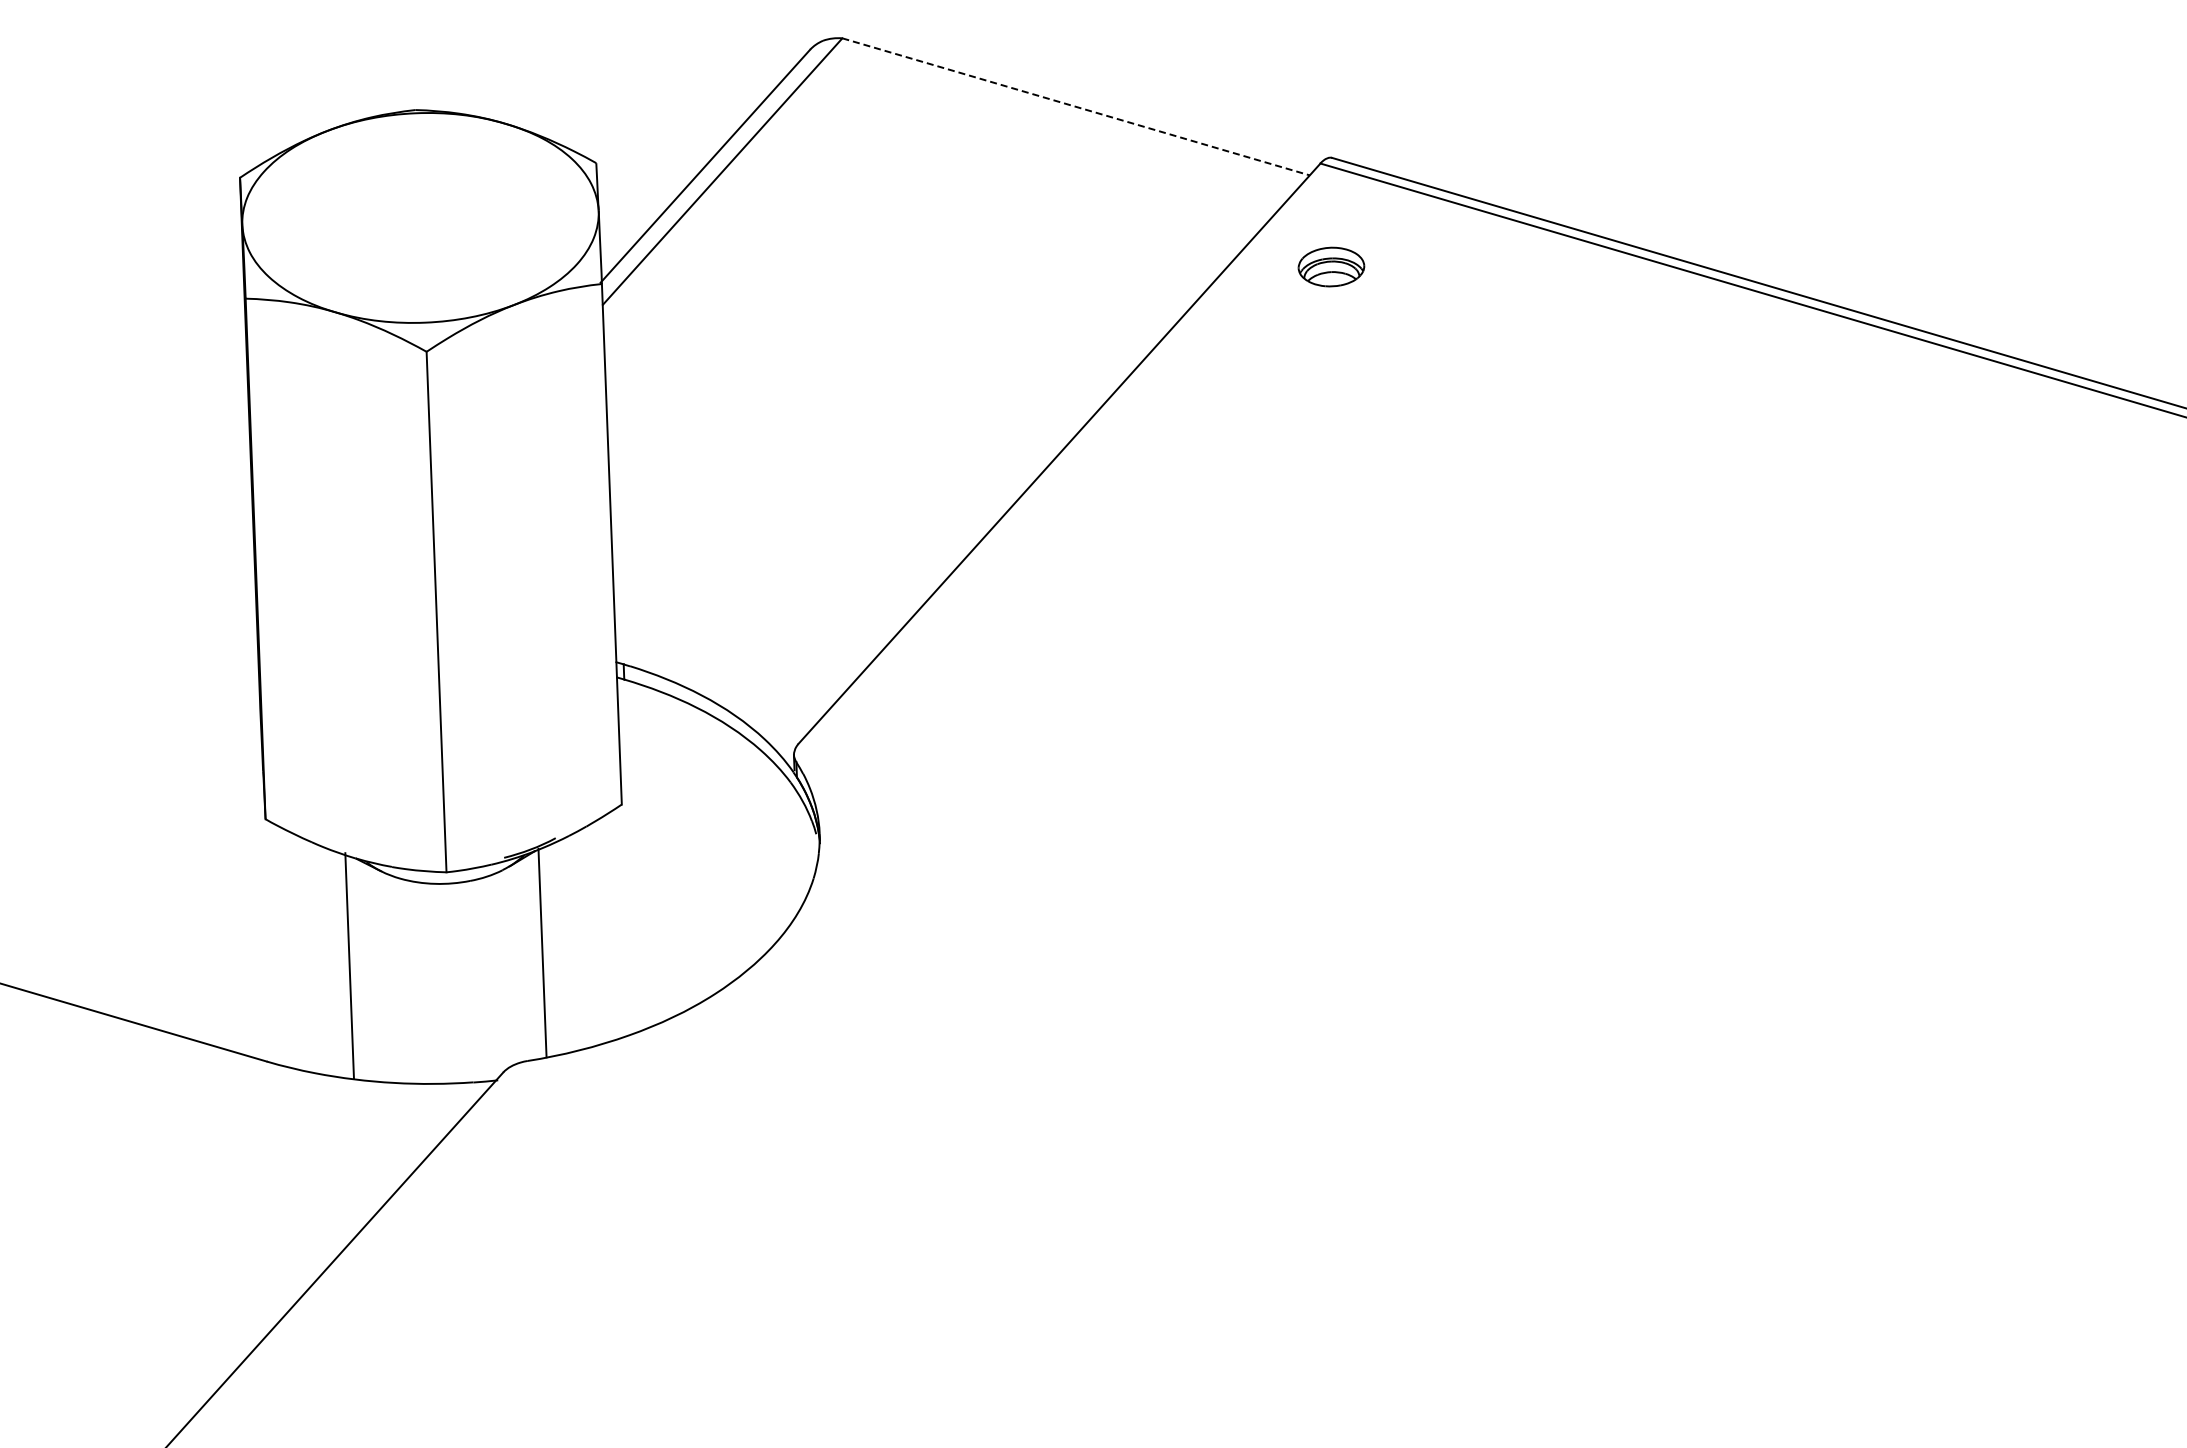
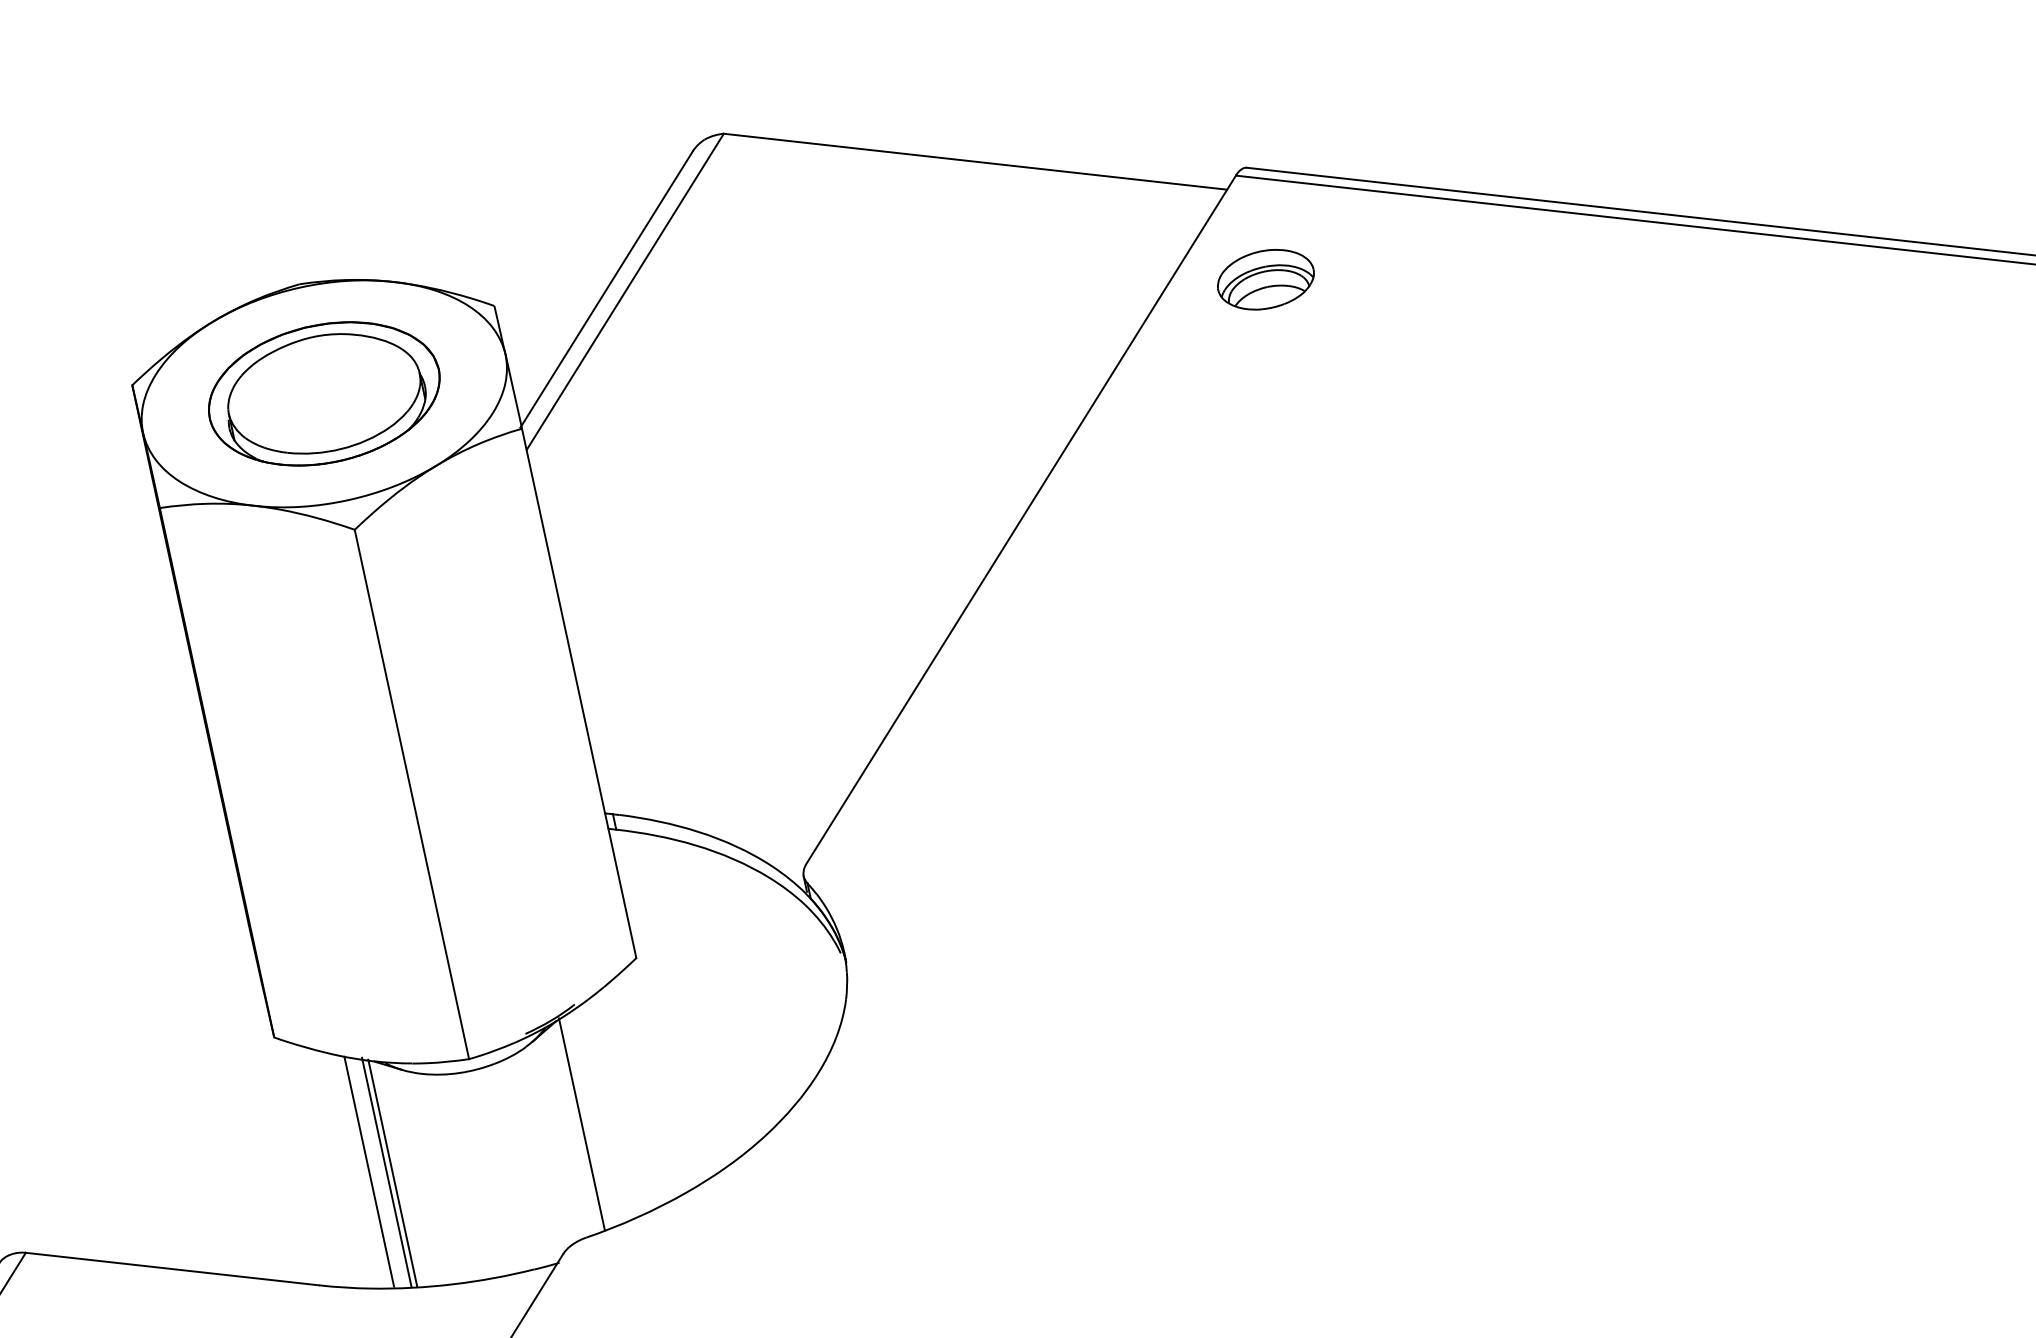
line: (1076, 106) -> (975, 161), dashed -> solid
part: (420, 217) -> (324, 393), added
part: (1331, 266) -> (1265, 279), size x1.43
line: (332, 962) -> (368, 1172), added
line: (354, 967) -> (392, 1173), added

